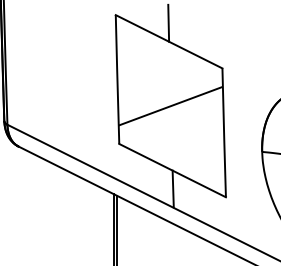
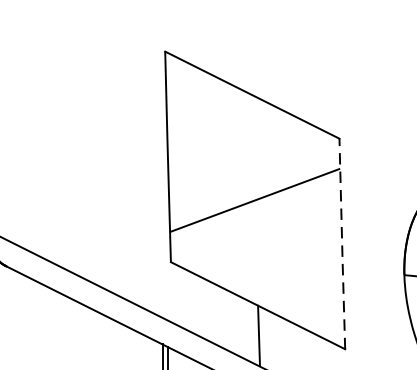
line: (168, 22) -> (251, 63), removed
line: (224, 132) -> (342, 243), solid -> dashed

